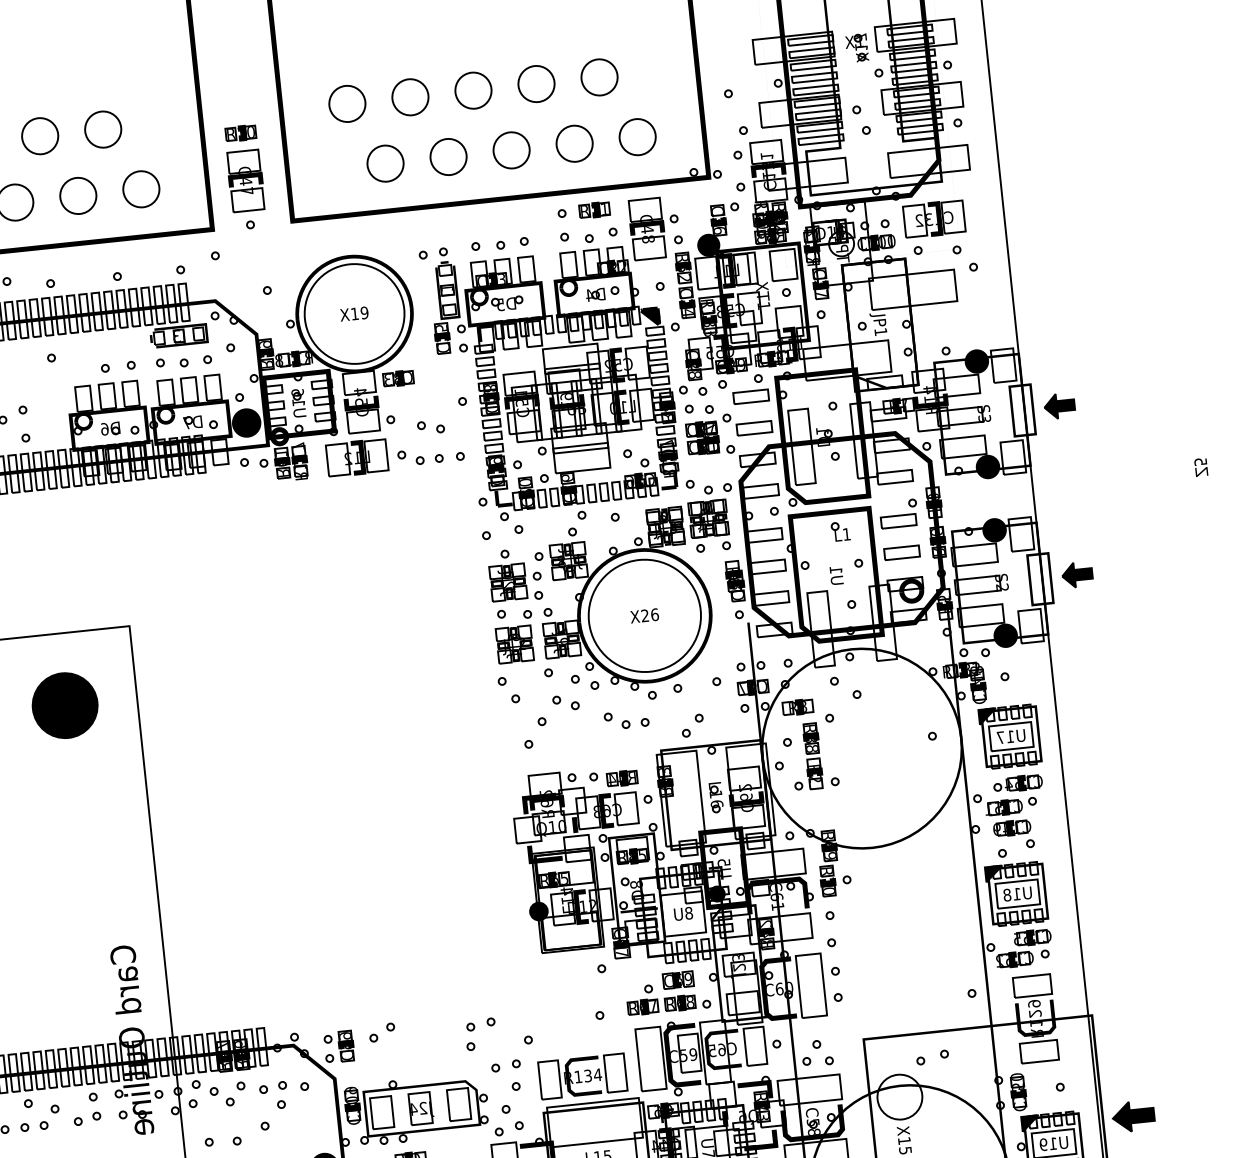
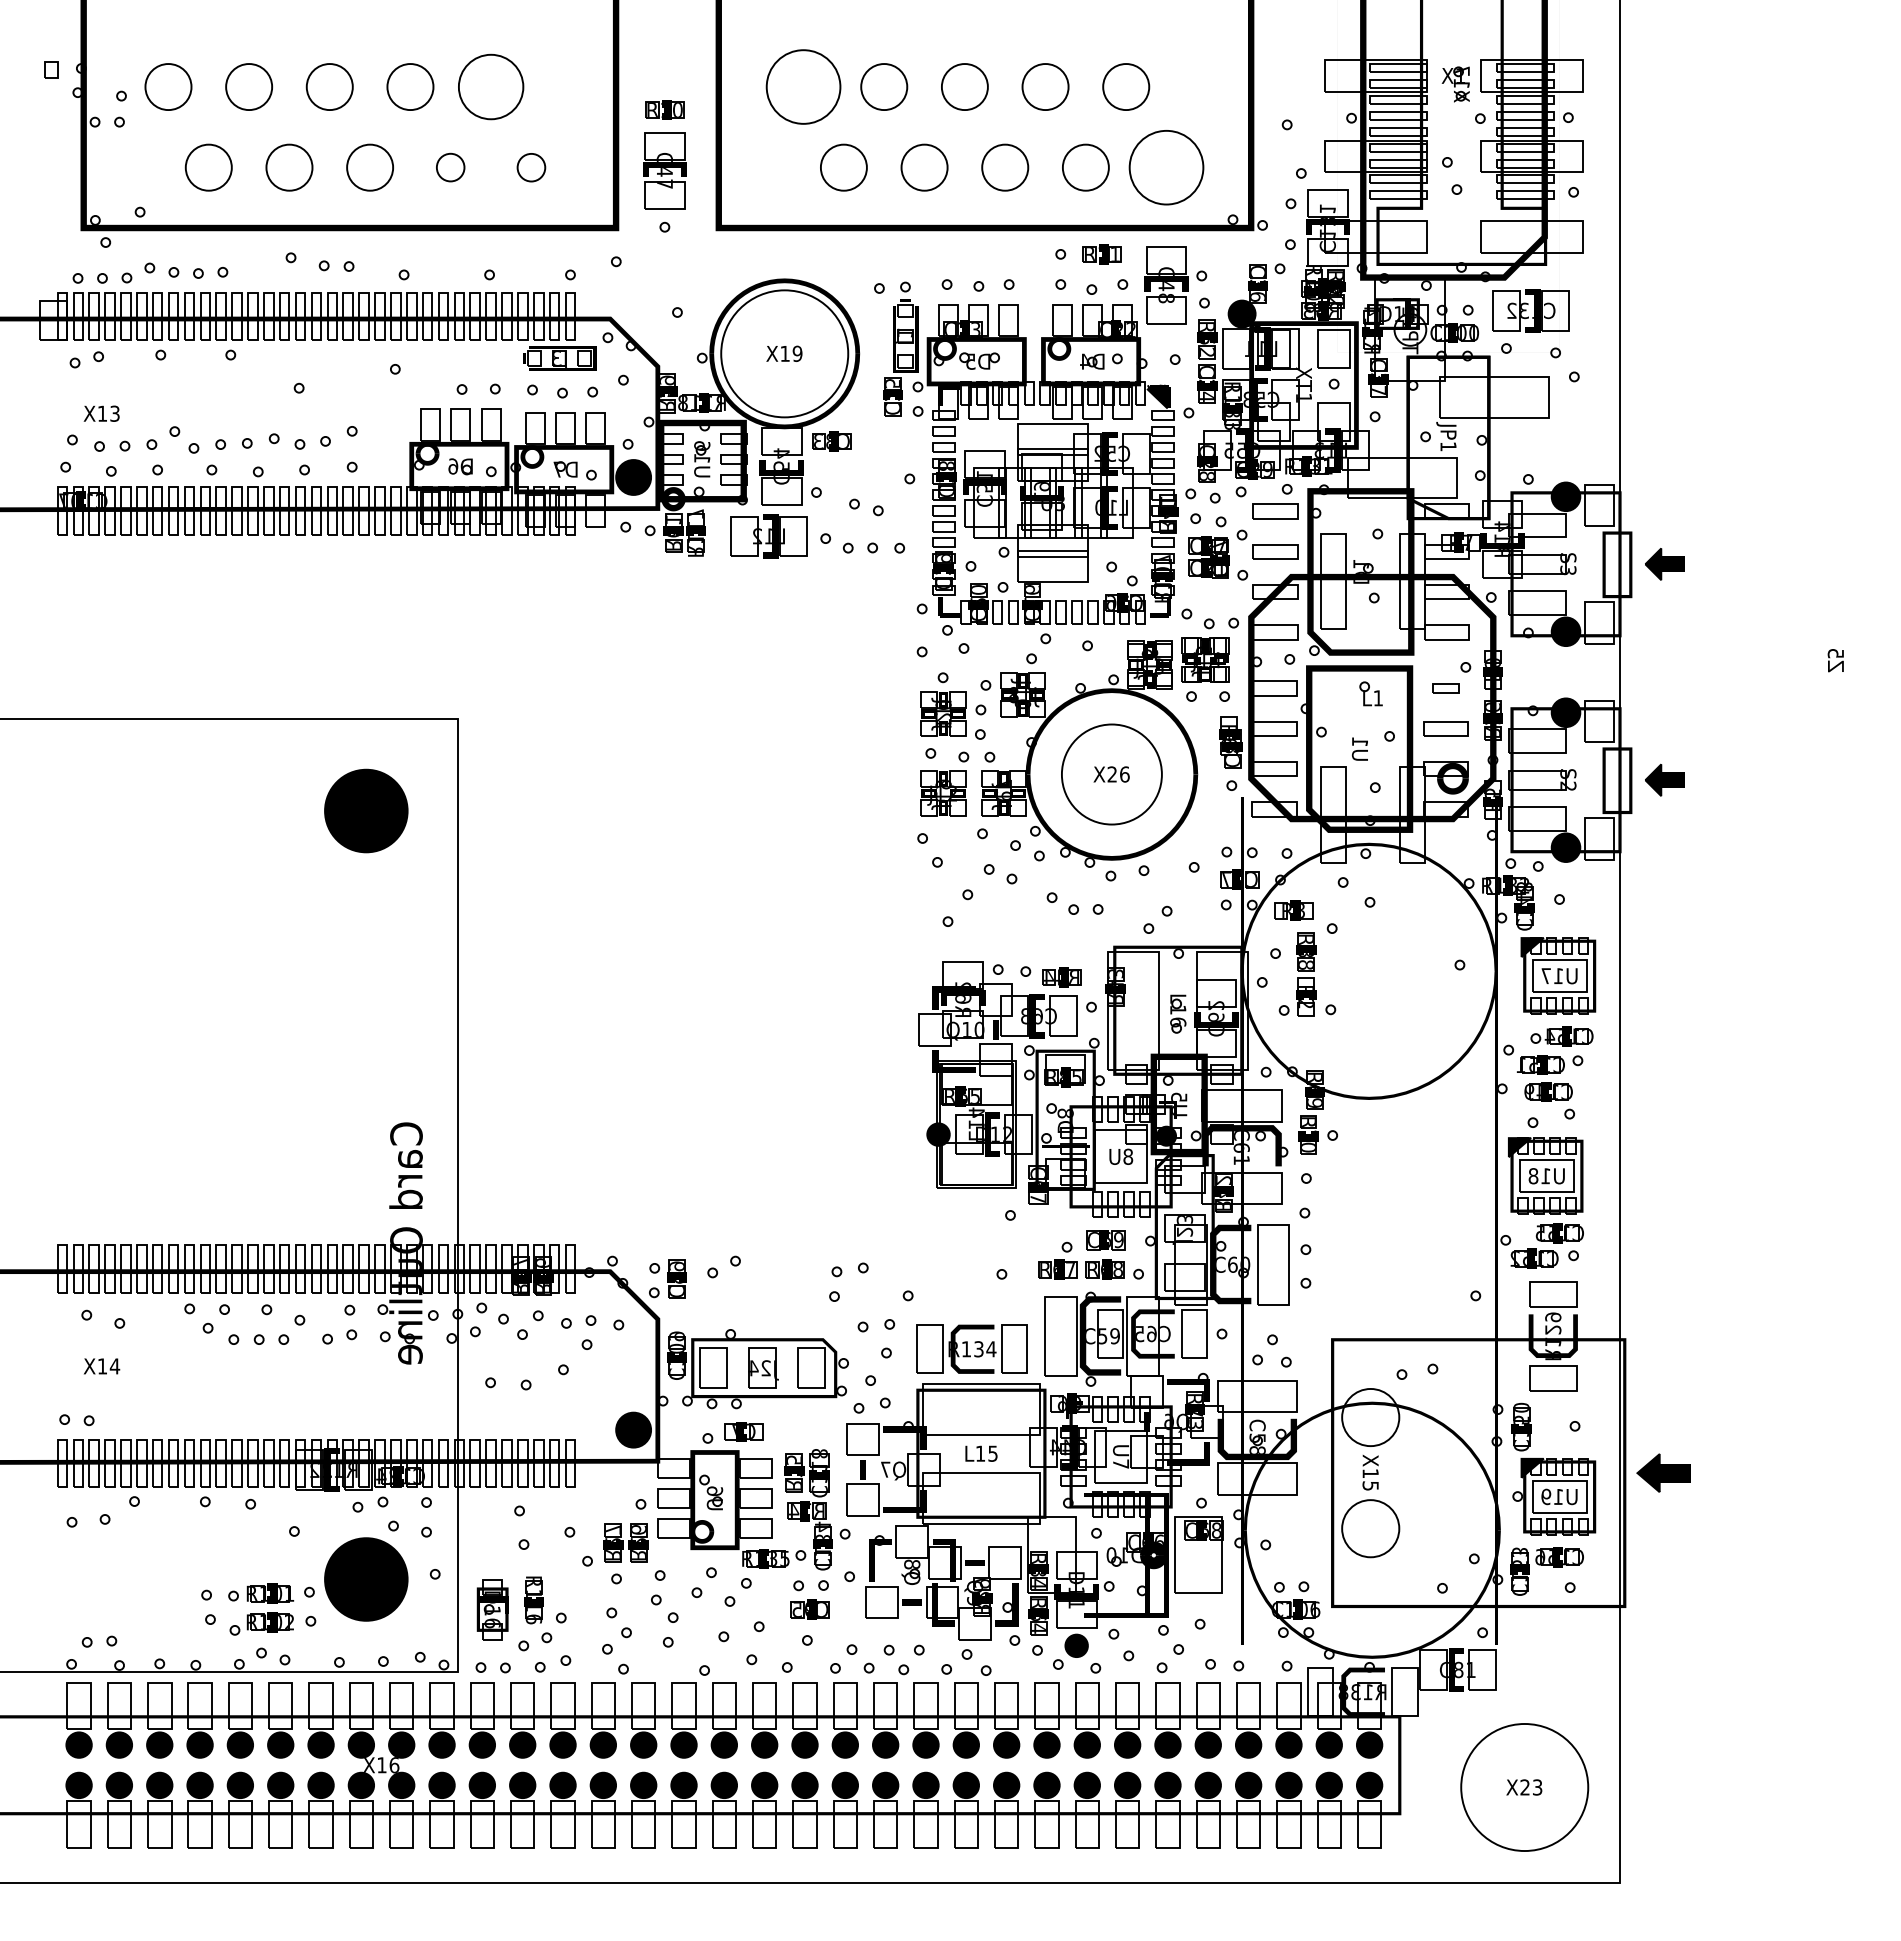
circle: (347, 104) -> (803, 87), size x1.6
circle: (103, 129) -> (491, 87), size x1.4
circle: (637, 137) -> (1166, 167), size x1.6
circle: (141, 189) -> (531, 167), size x0.6
circle: (78, 195) -> (450, 167), size x0.6
part: (898, 521) -> (1445, 688), size x0.6
circle: (644, 615) -> (1111, 774), size x0.7

